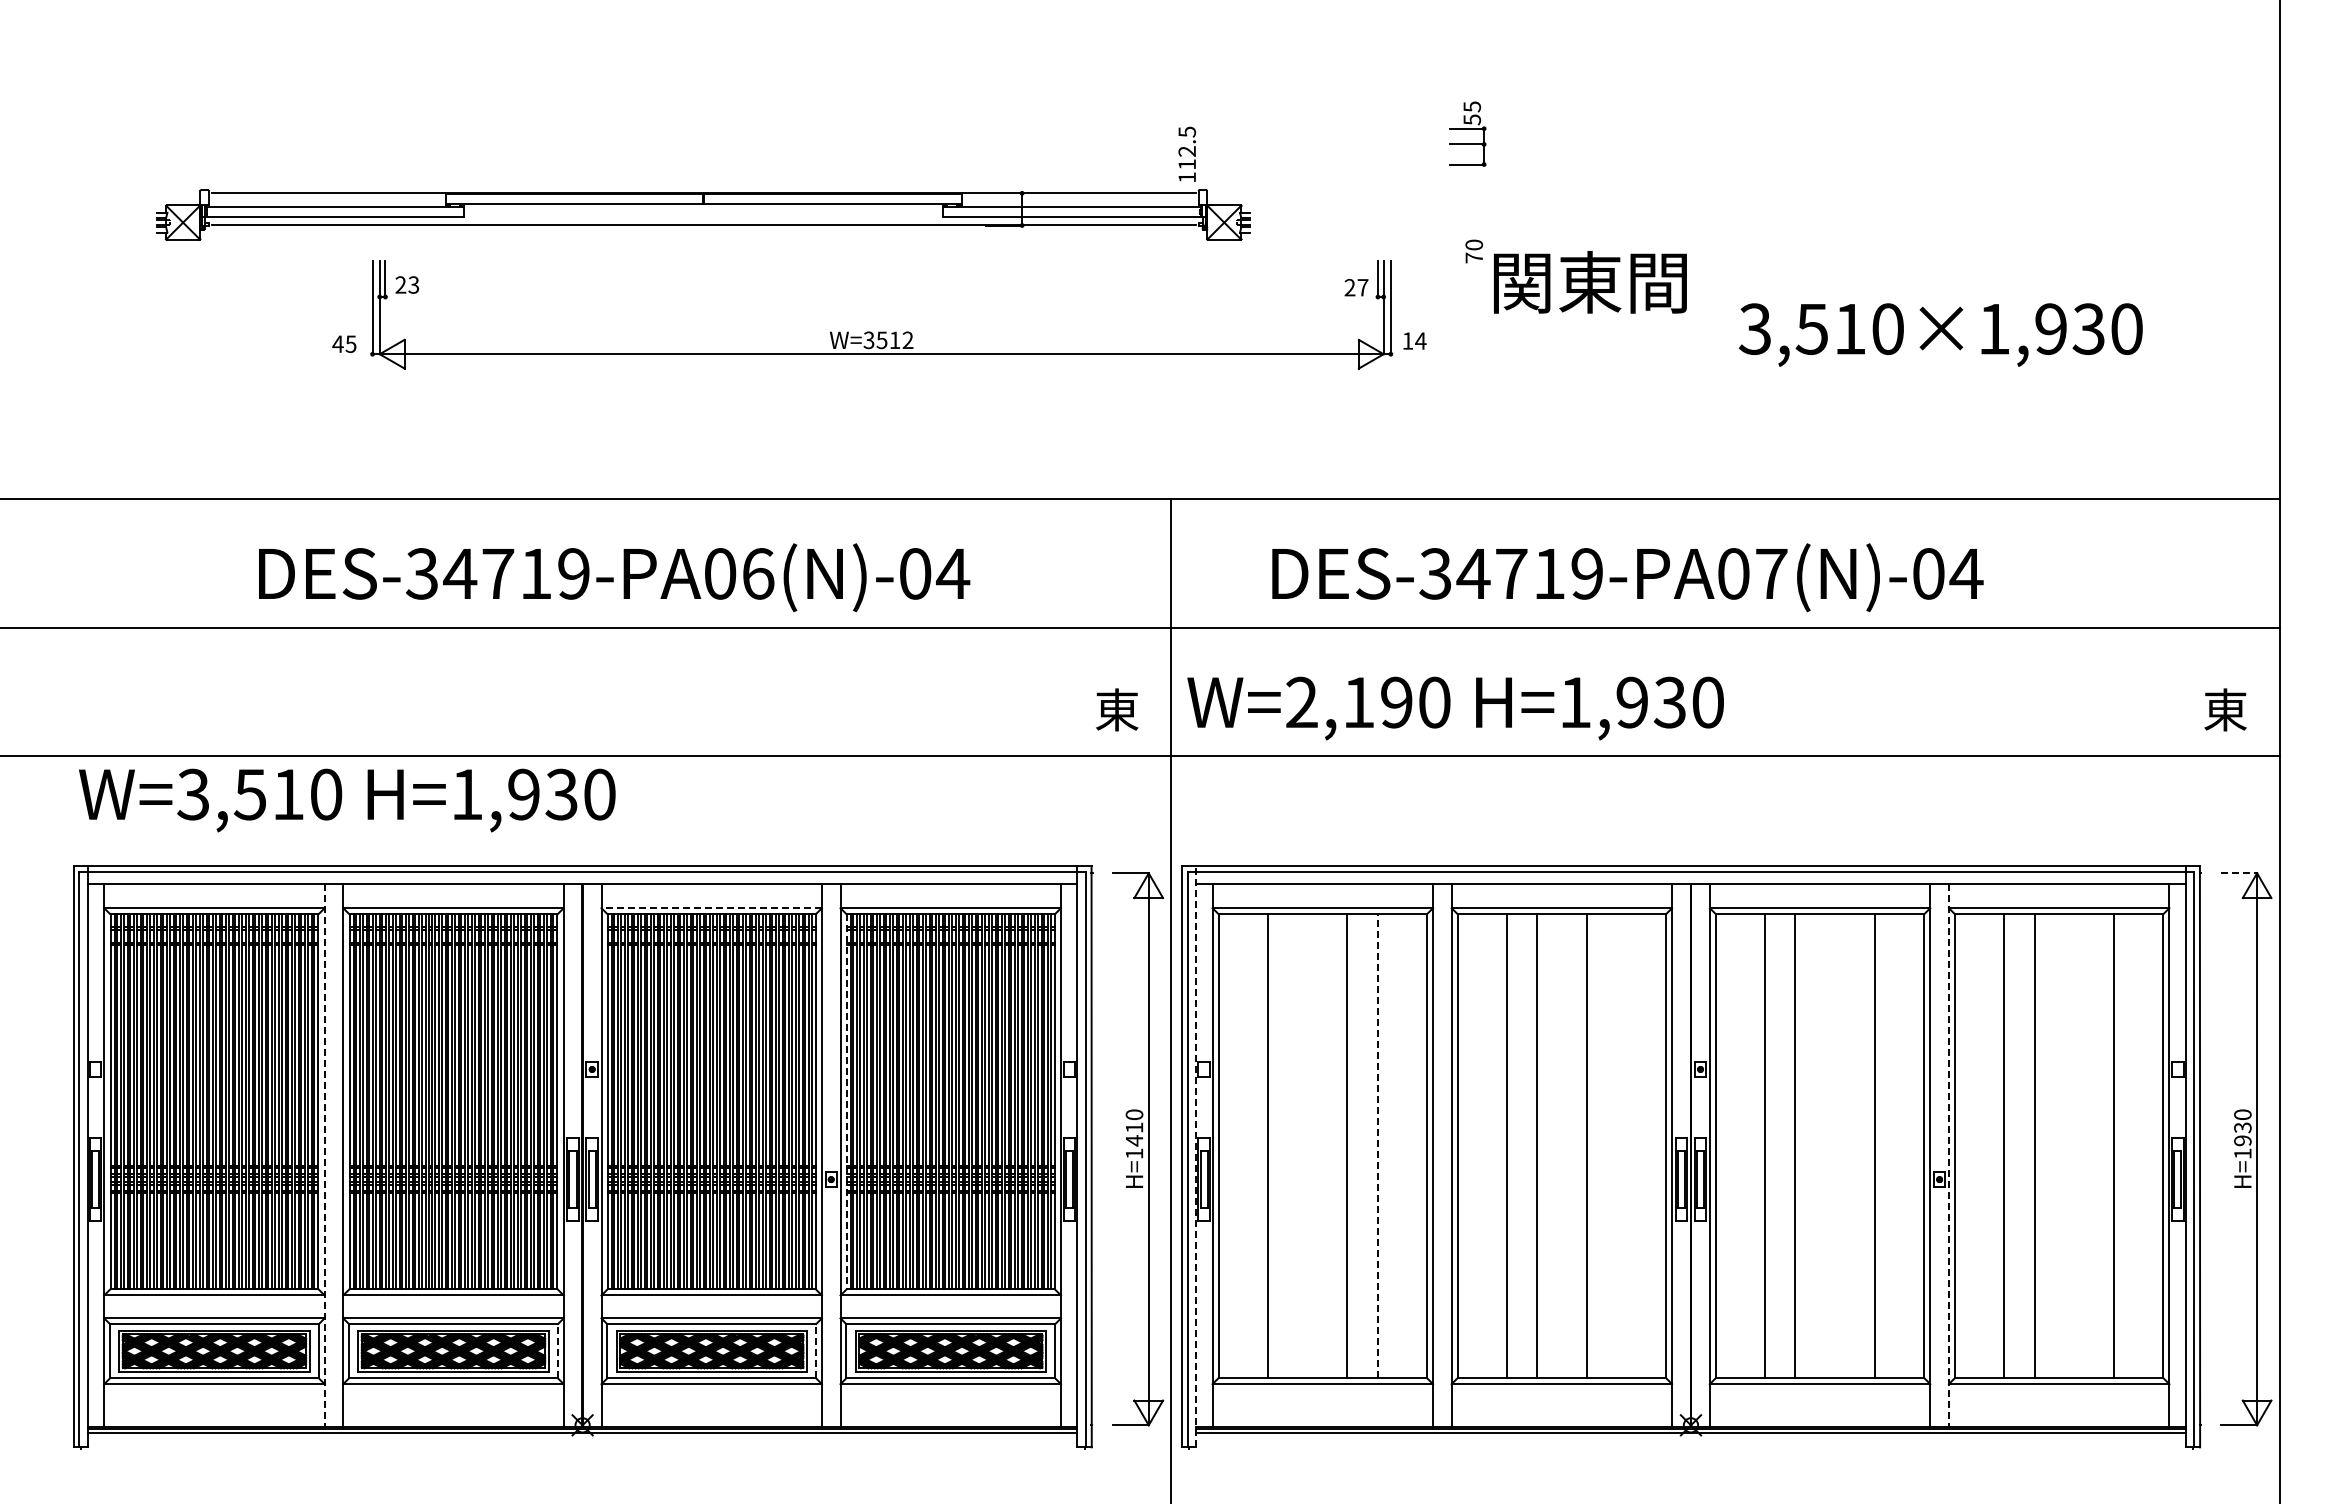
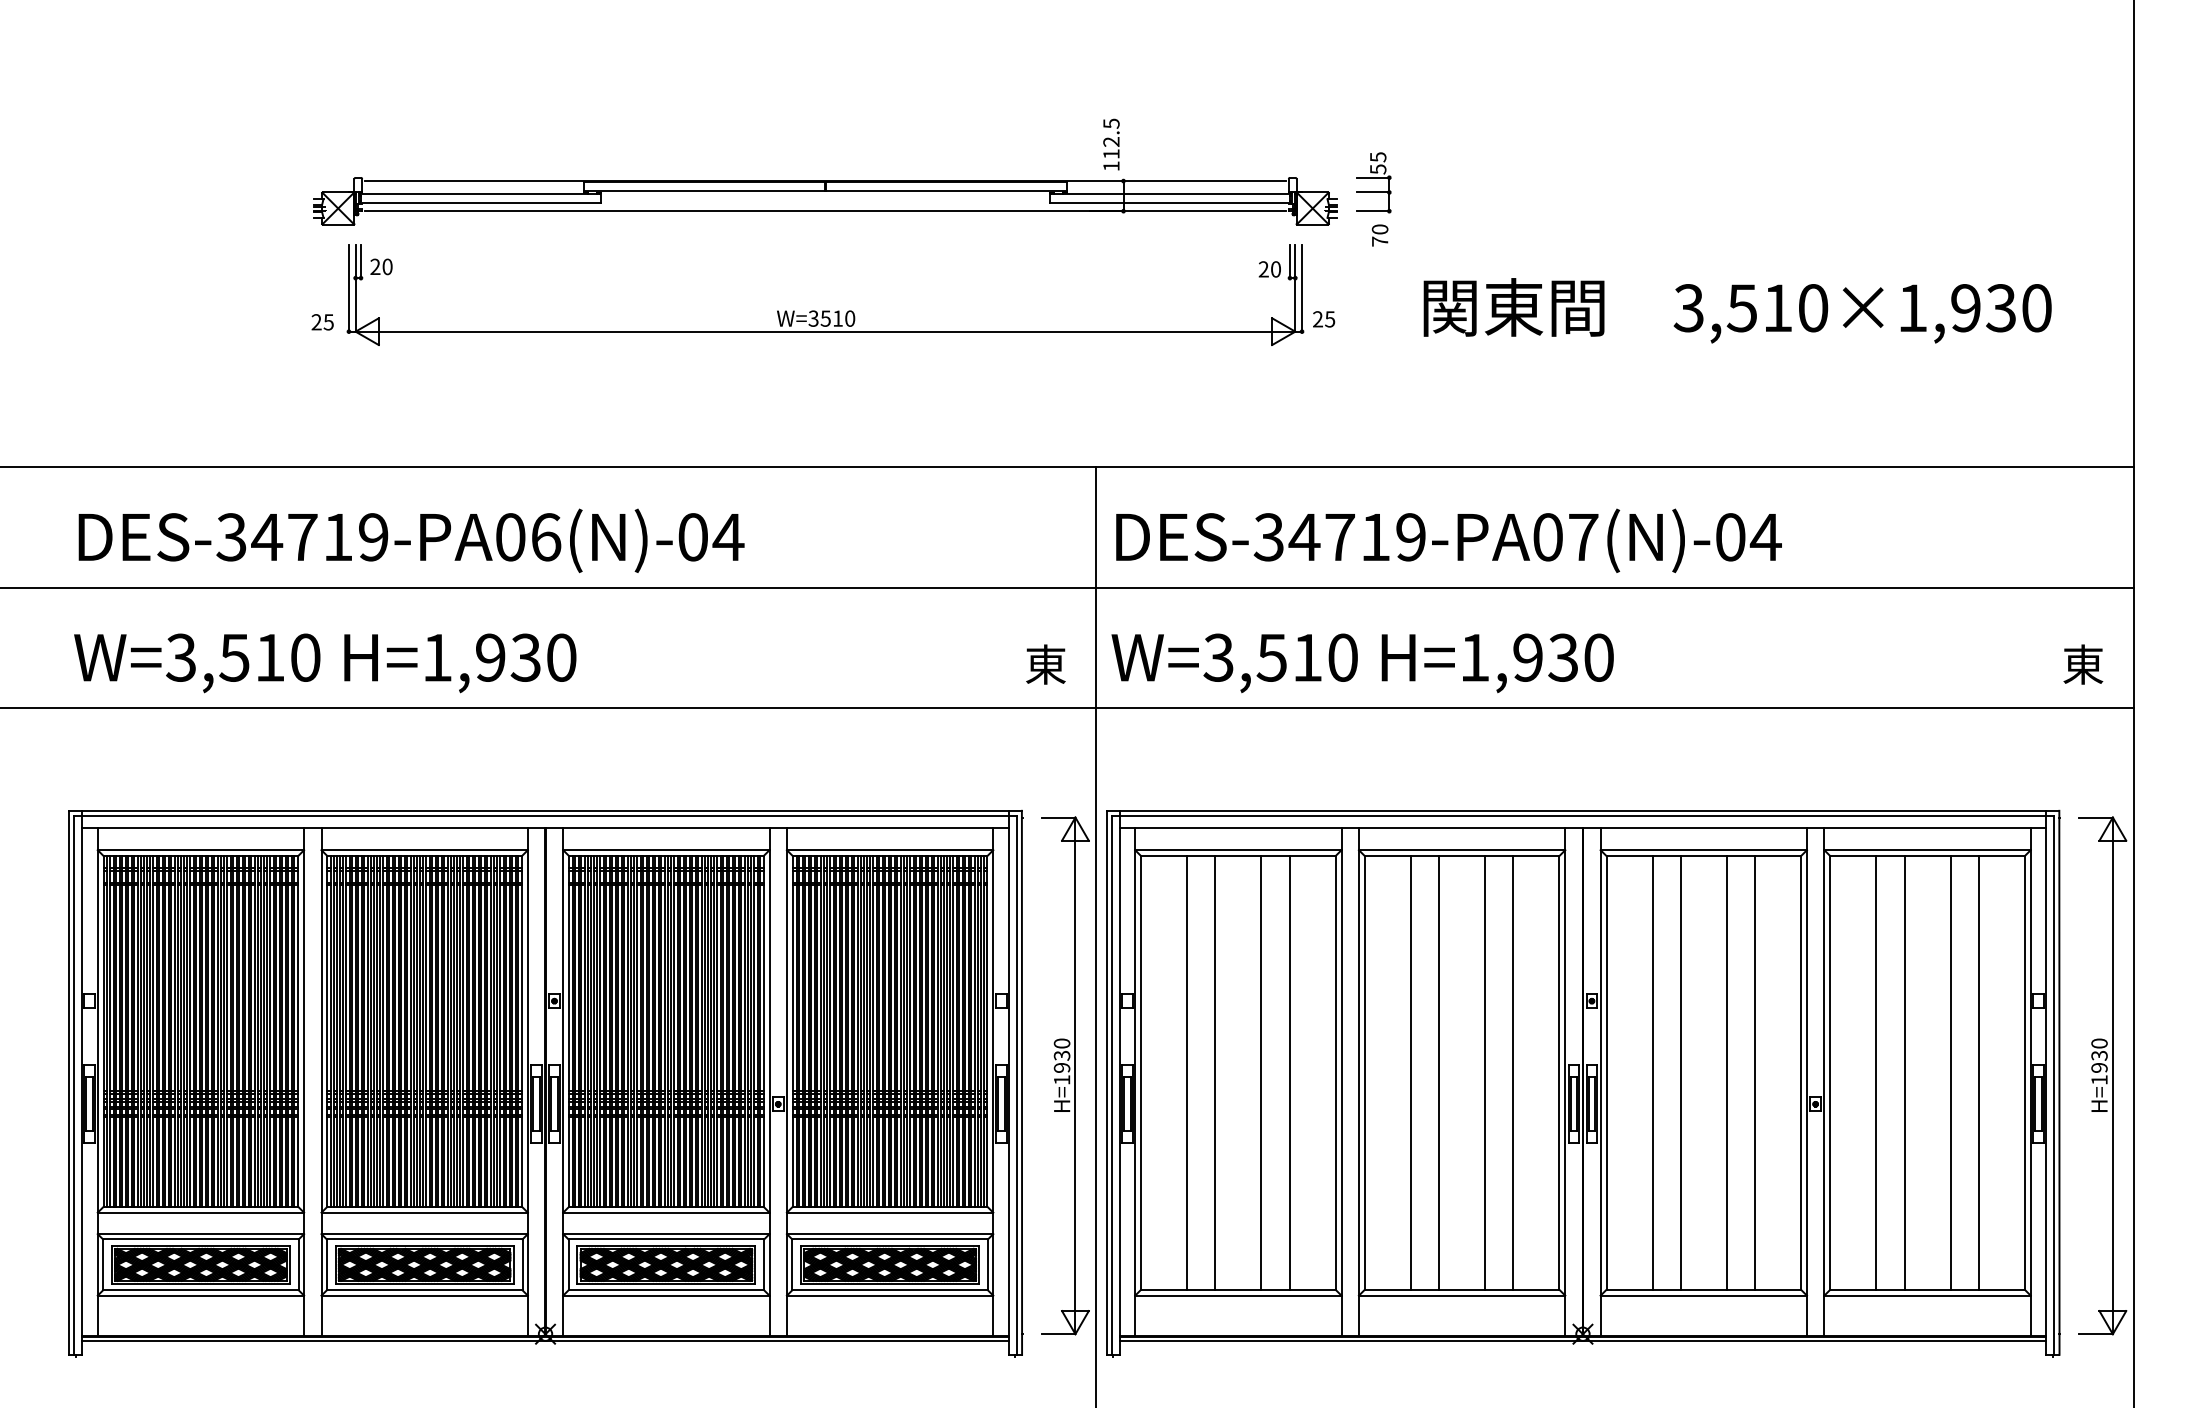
part: (1467, 133) -> (1373, 182), moved
part: (703, 204) -> (825, 191), moved
text: (1590, 282) -> (1514, 307), moved
text: (413, 284) -> (387, 266), 23 -> 20
text: (1362, 287) -> (1275, 269), 27 -> 20
text: (1940, 334) -> (1862, 313), moved
text: (907, 340) -> (849, 318), W=3512 -> W=3510
text: (1414, 340) -> (1324, 318), 14 -> 25
text: (337, 343) -> (316, 321), 45 -> 25
text: (614, 577) -> (411, 540), moved
text: (1627, 577) -> (1448, 540), moved
text: (1348, 702) -> (1262, 657), W=2,190 -> W=3,510
text: (347, 800) -> (325, 663), moved
line: (2239, 873) -> (2096, 817), dashed -> solid
line: (711, 908) -> (666, 850), dashed -> solid
line: (846, 1102) -> (792, 1032), dashed -> solid
text: (1134, 1134) -> (1062, 1062), H=1410 -> H=1930
line: (1298, 1145) -> (1215, 1072), added
line: (1616, 1145) -> (1513, 1072), added
line: (1844, 1145) -> (1726, 1072), added
line: (2083, 1145) -> (1950, 1072), added
line: (1377, 1146) -> (1289, 1073), dashed -> solid
line: (324, 1156) -> (303, 1082), dashed -> solid
line: (1196, 1156) -> (1120, 1082), dashed -> solid
line: (1948, 1156) -> (1823, 1082), dashed -> solid
line: (558, 1350) -> (522, 1264), dashed -> solid
line: (816, 1350) -> (764, 1264), dashed -> solid

